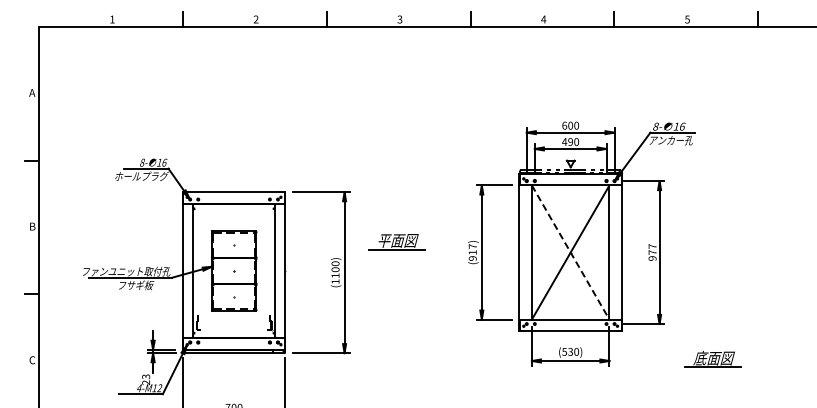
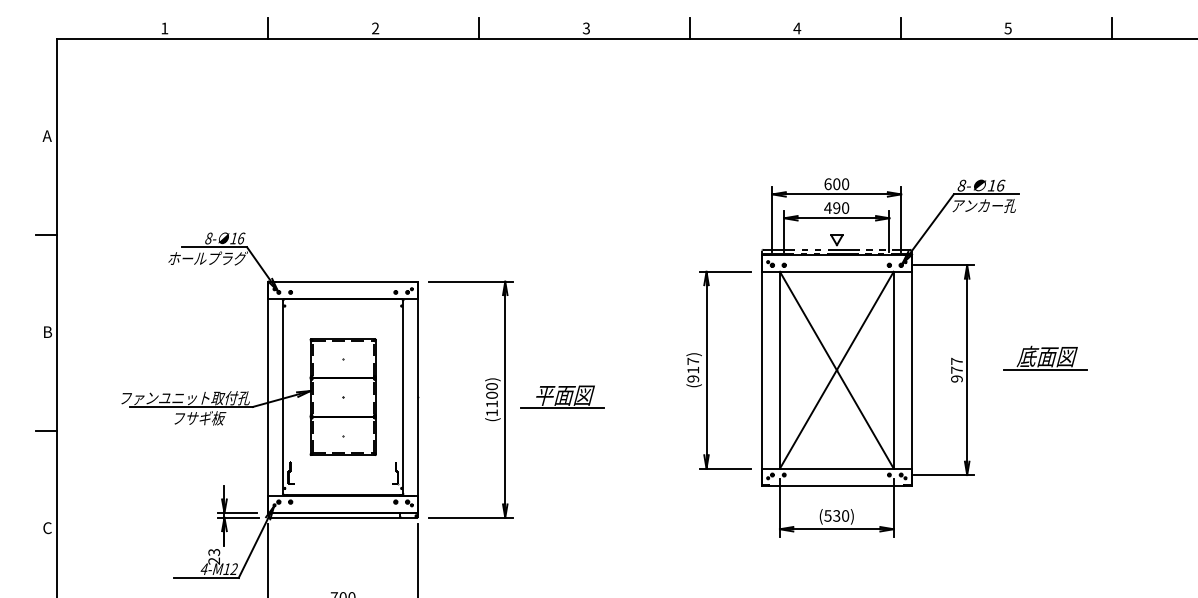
part: (396, 242) -> (562, 397), moved
line: (570, 252) -> (836, 370), dashed -> solid
part: (712, 359) -> (1044, 358), moved

